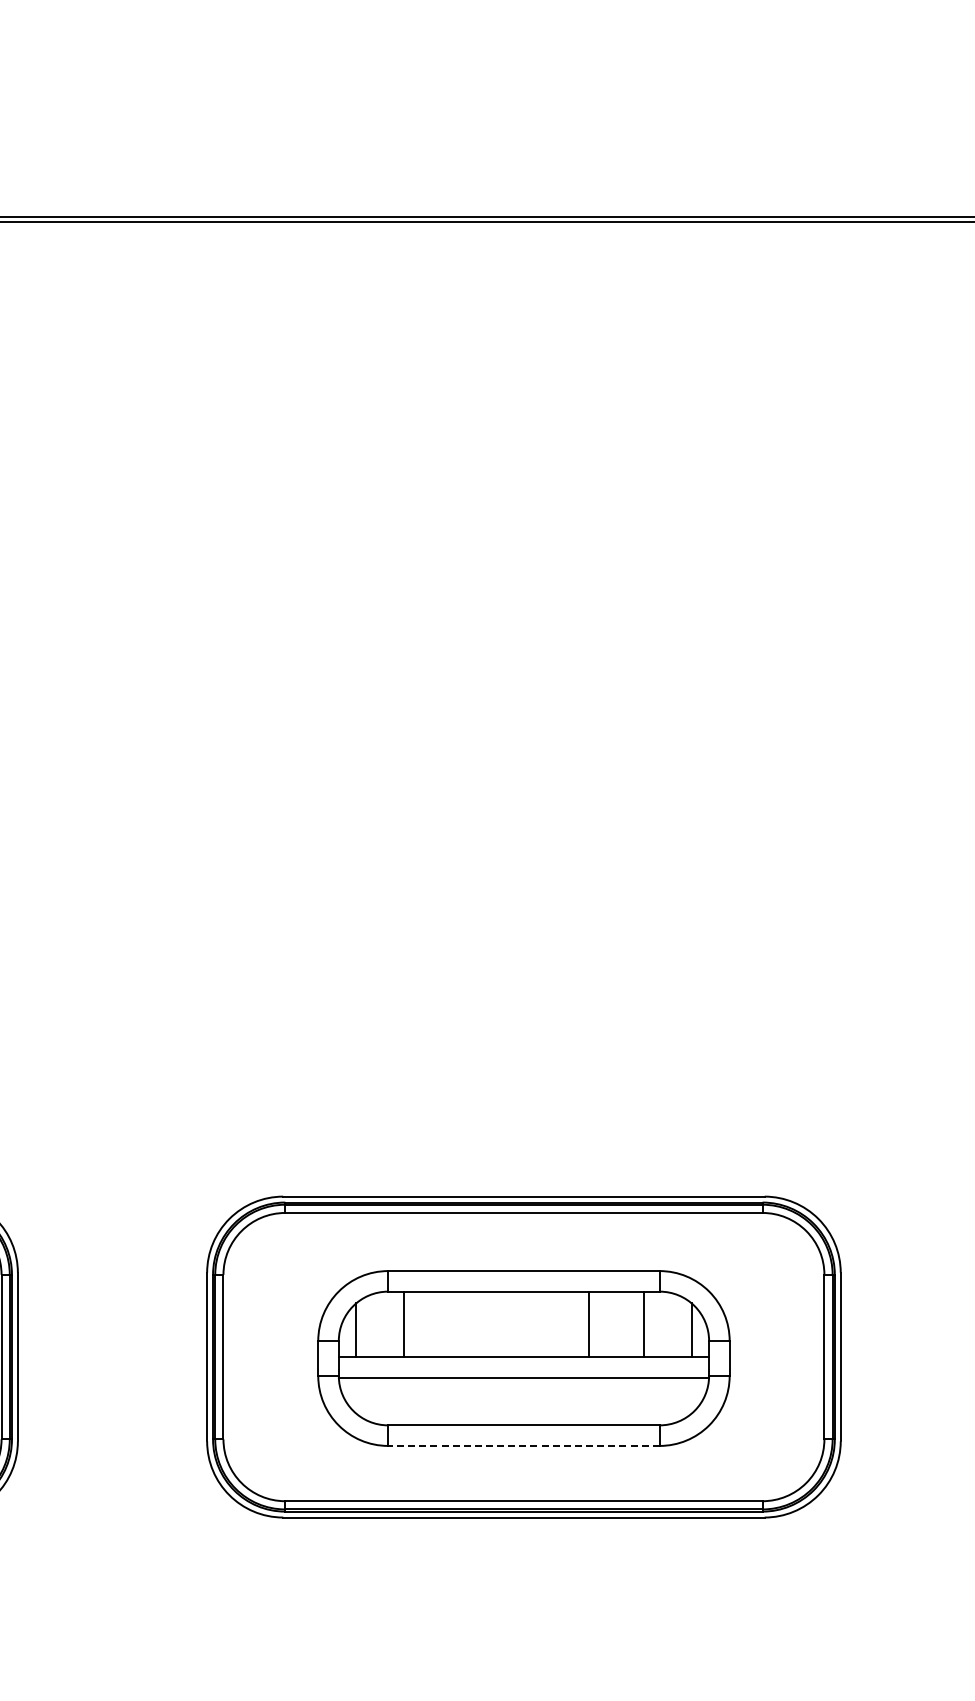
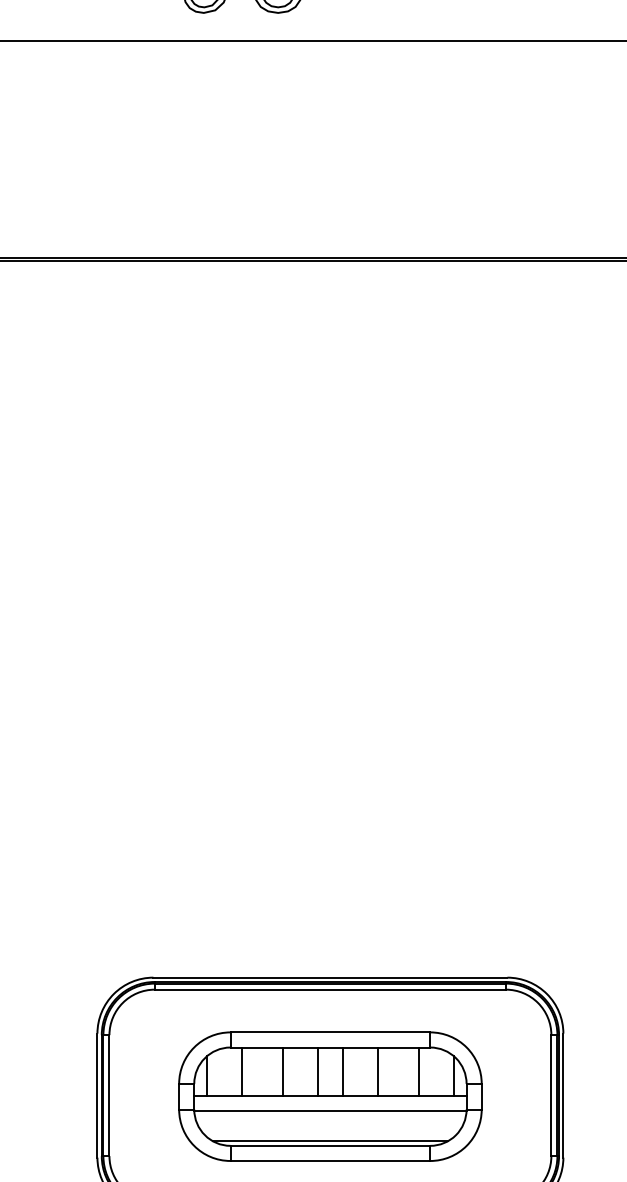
line: (459, 1324) -> (283, 1071), added
line: (506, 1324) -> (317, 1071), added
line: (541, 1324) -> (343, 1071), added
line: (523, 1418) -> (330, 1140), added
line: (523, 1445) -> (330, 1160), dashed -> solid

